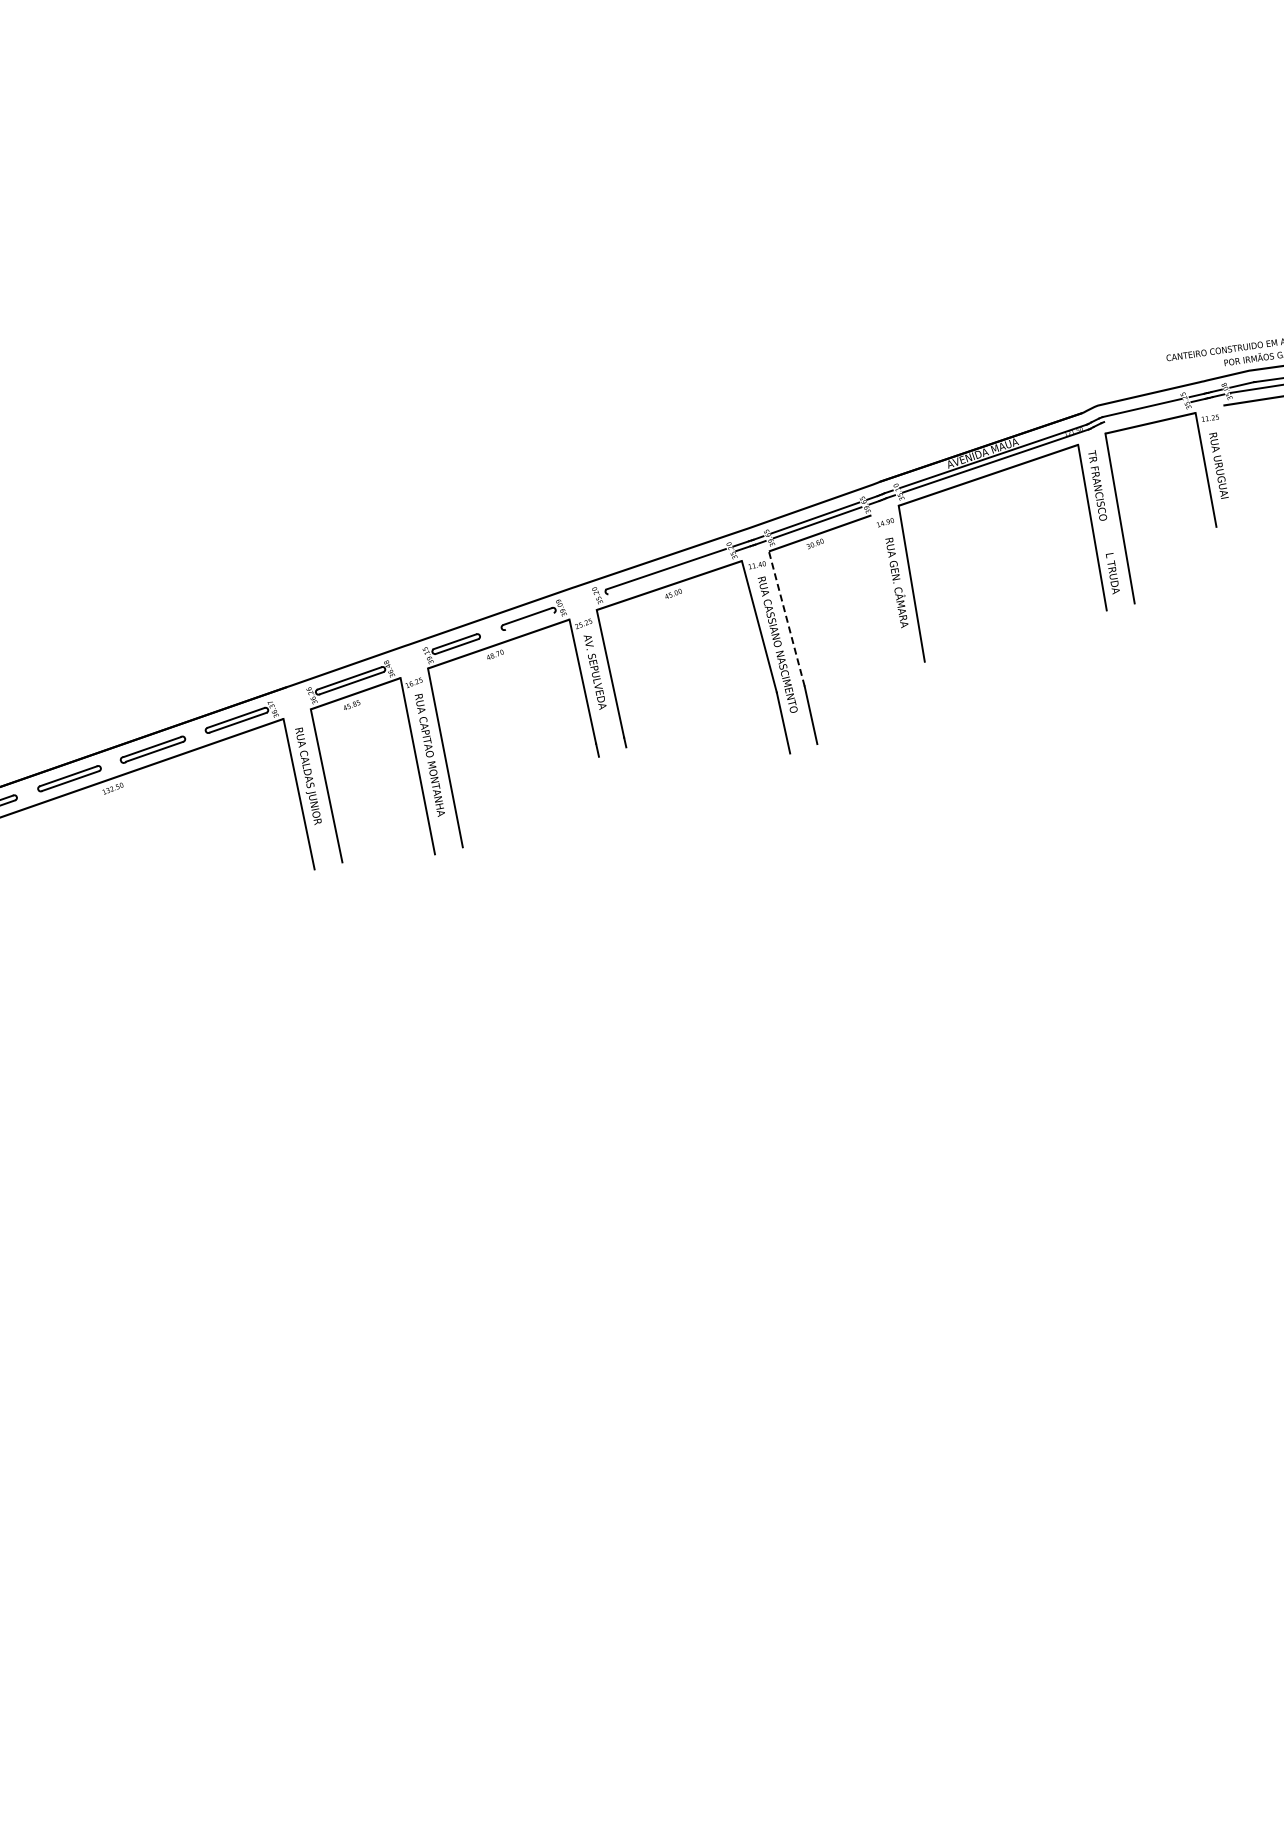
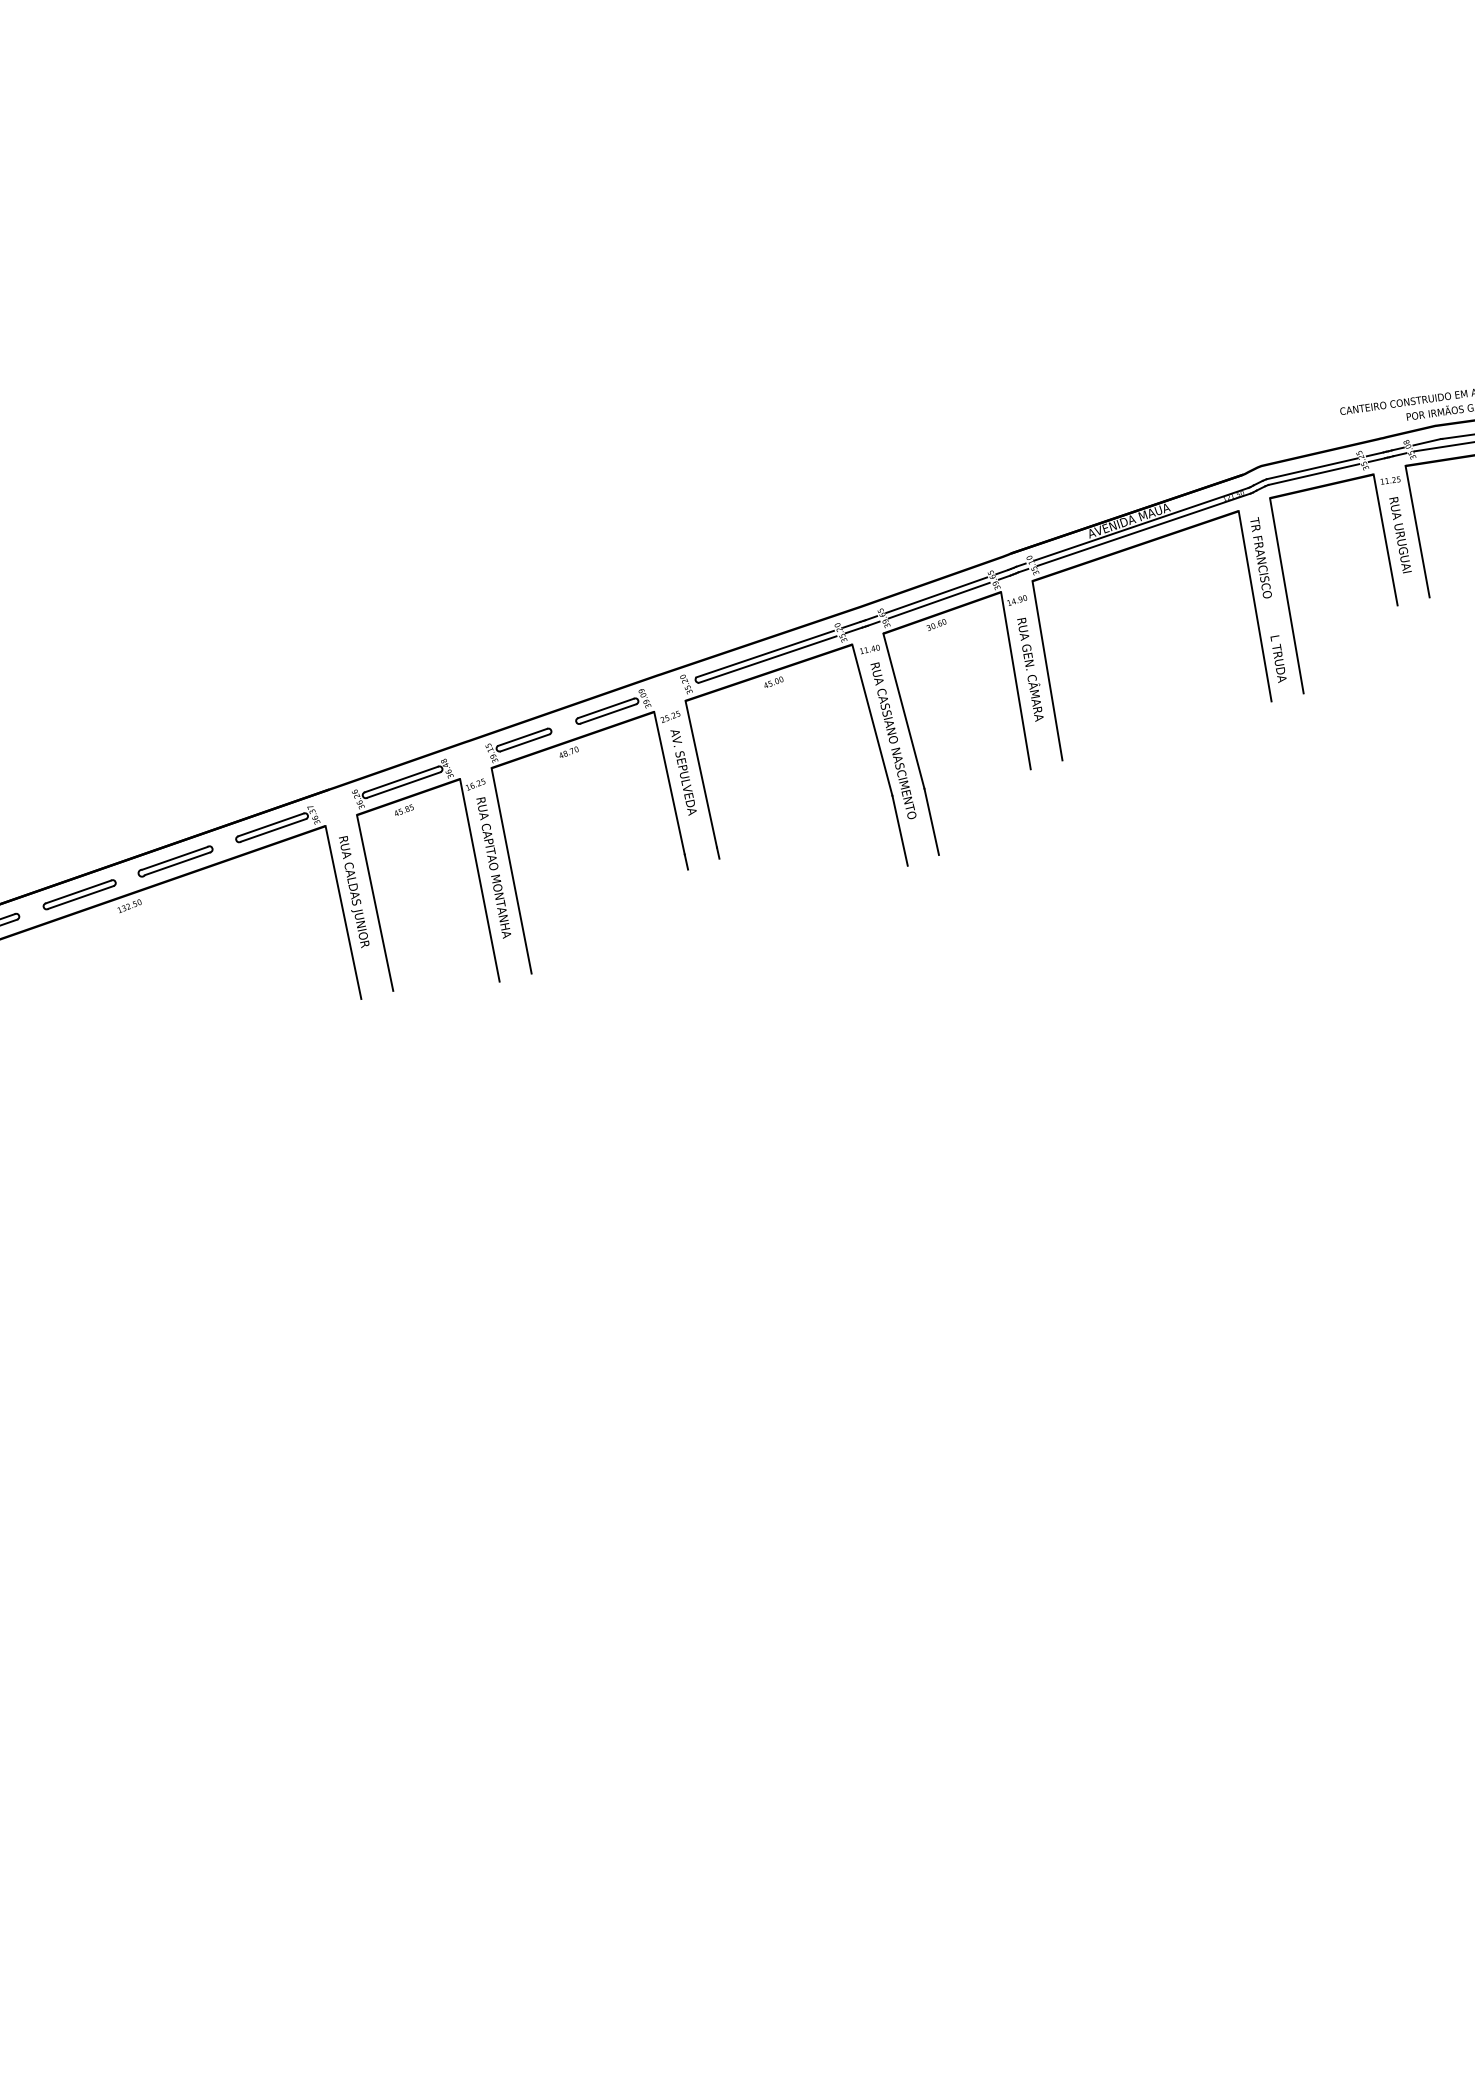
line: (1143, 413) -> (1313, 475), added
line: (1233, 462) -> (1417, 531), added
line: (668, 573) -> (767, 658), added
line: (884, 592) -> (1016, 680), added
line: (786, 618) -> (903, 710), dashed -> solid
line: (529, 620) -> (608, 712), added

